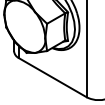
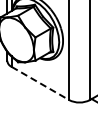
line: (53, 77) -> (40, 83), solid -> dashed

